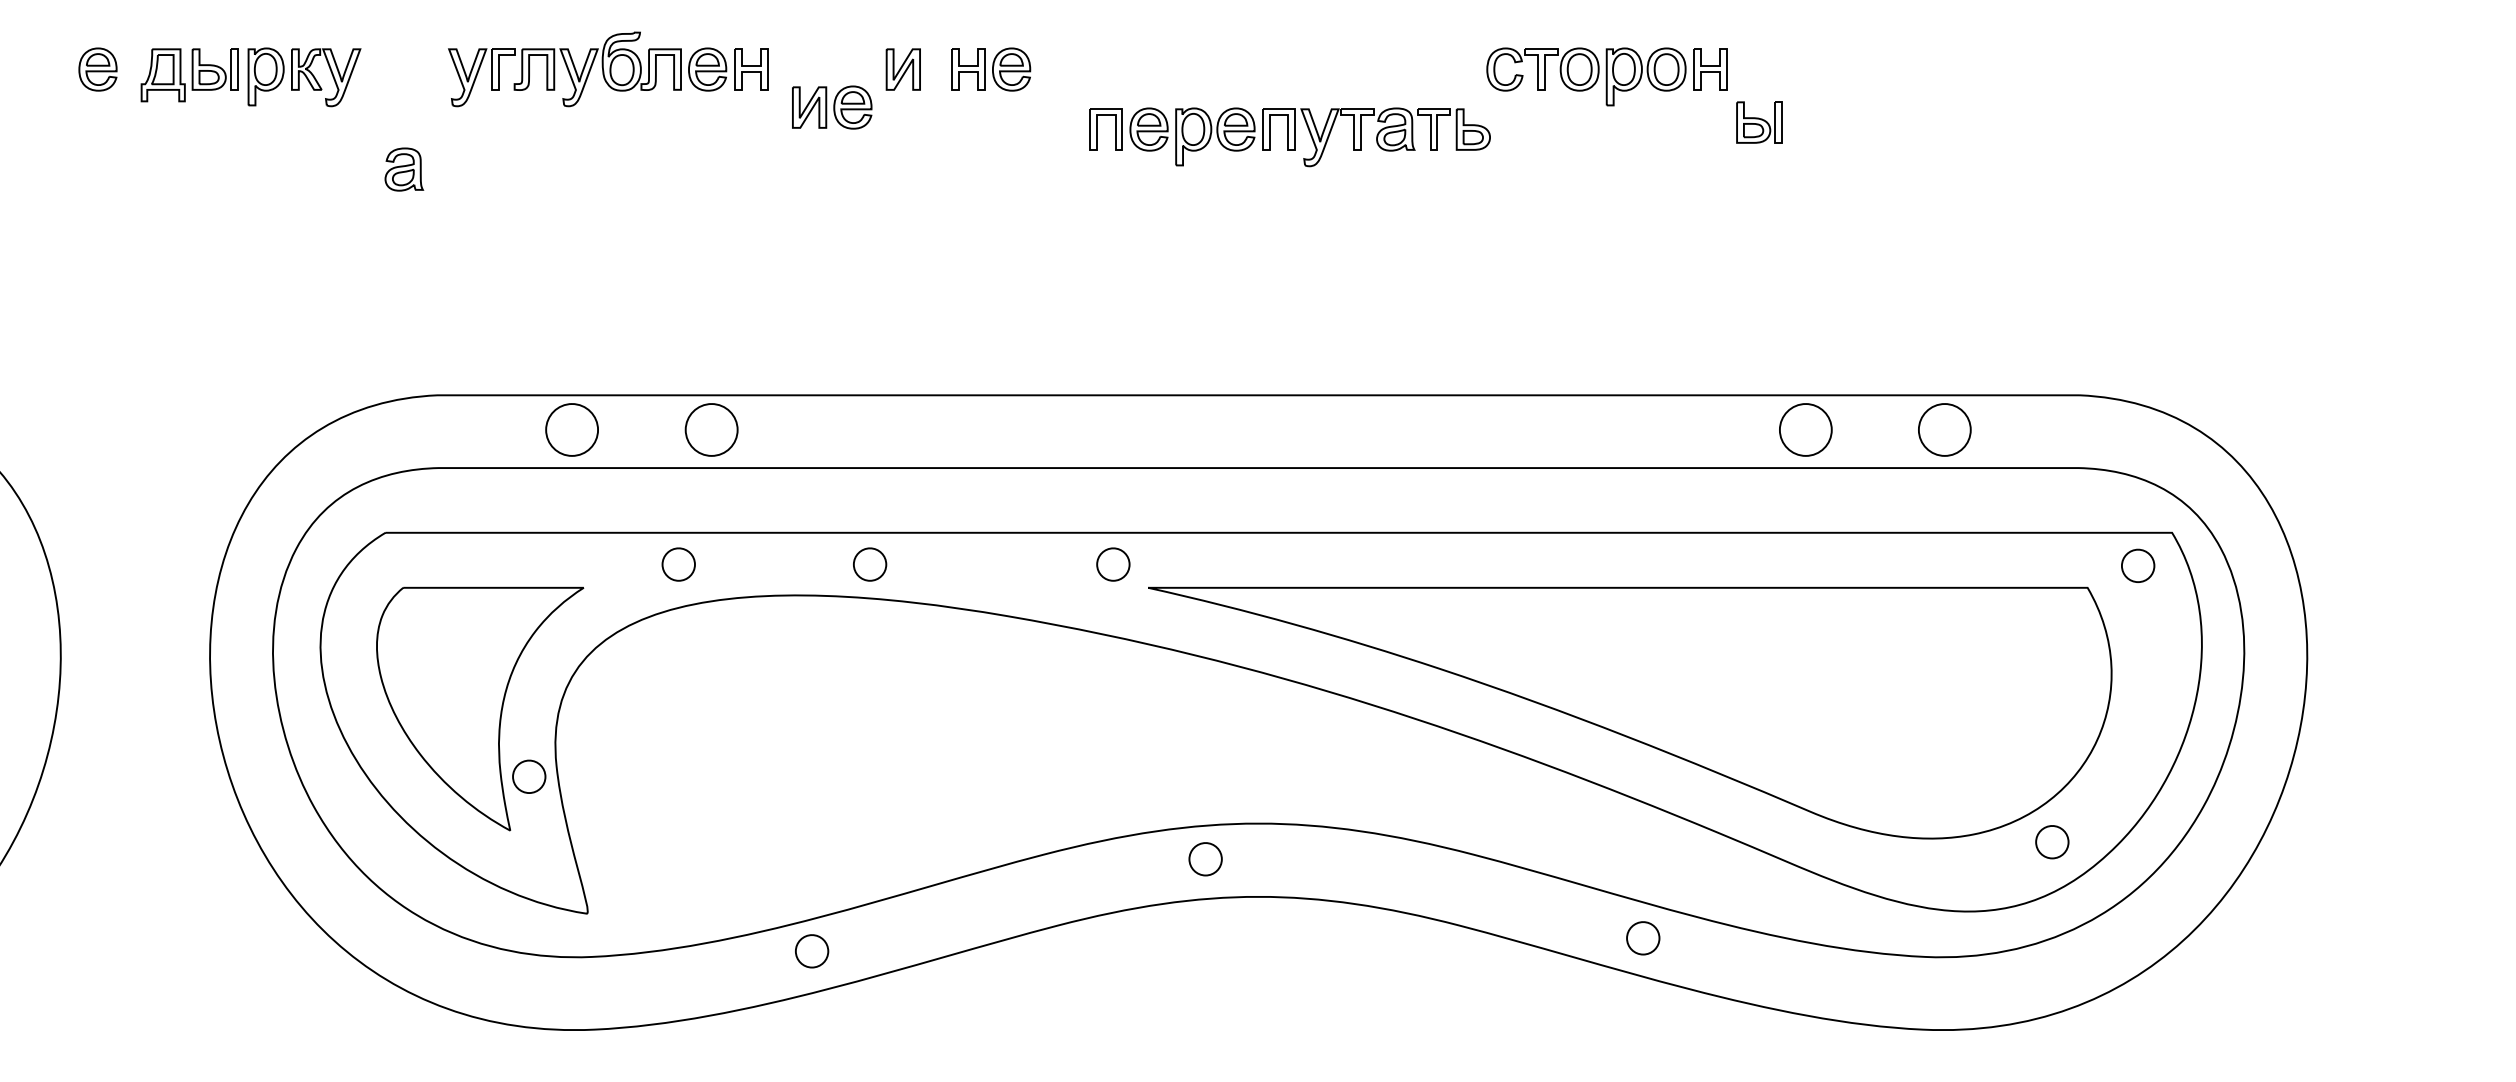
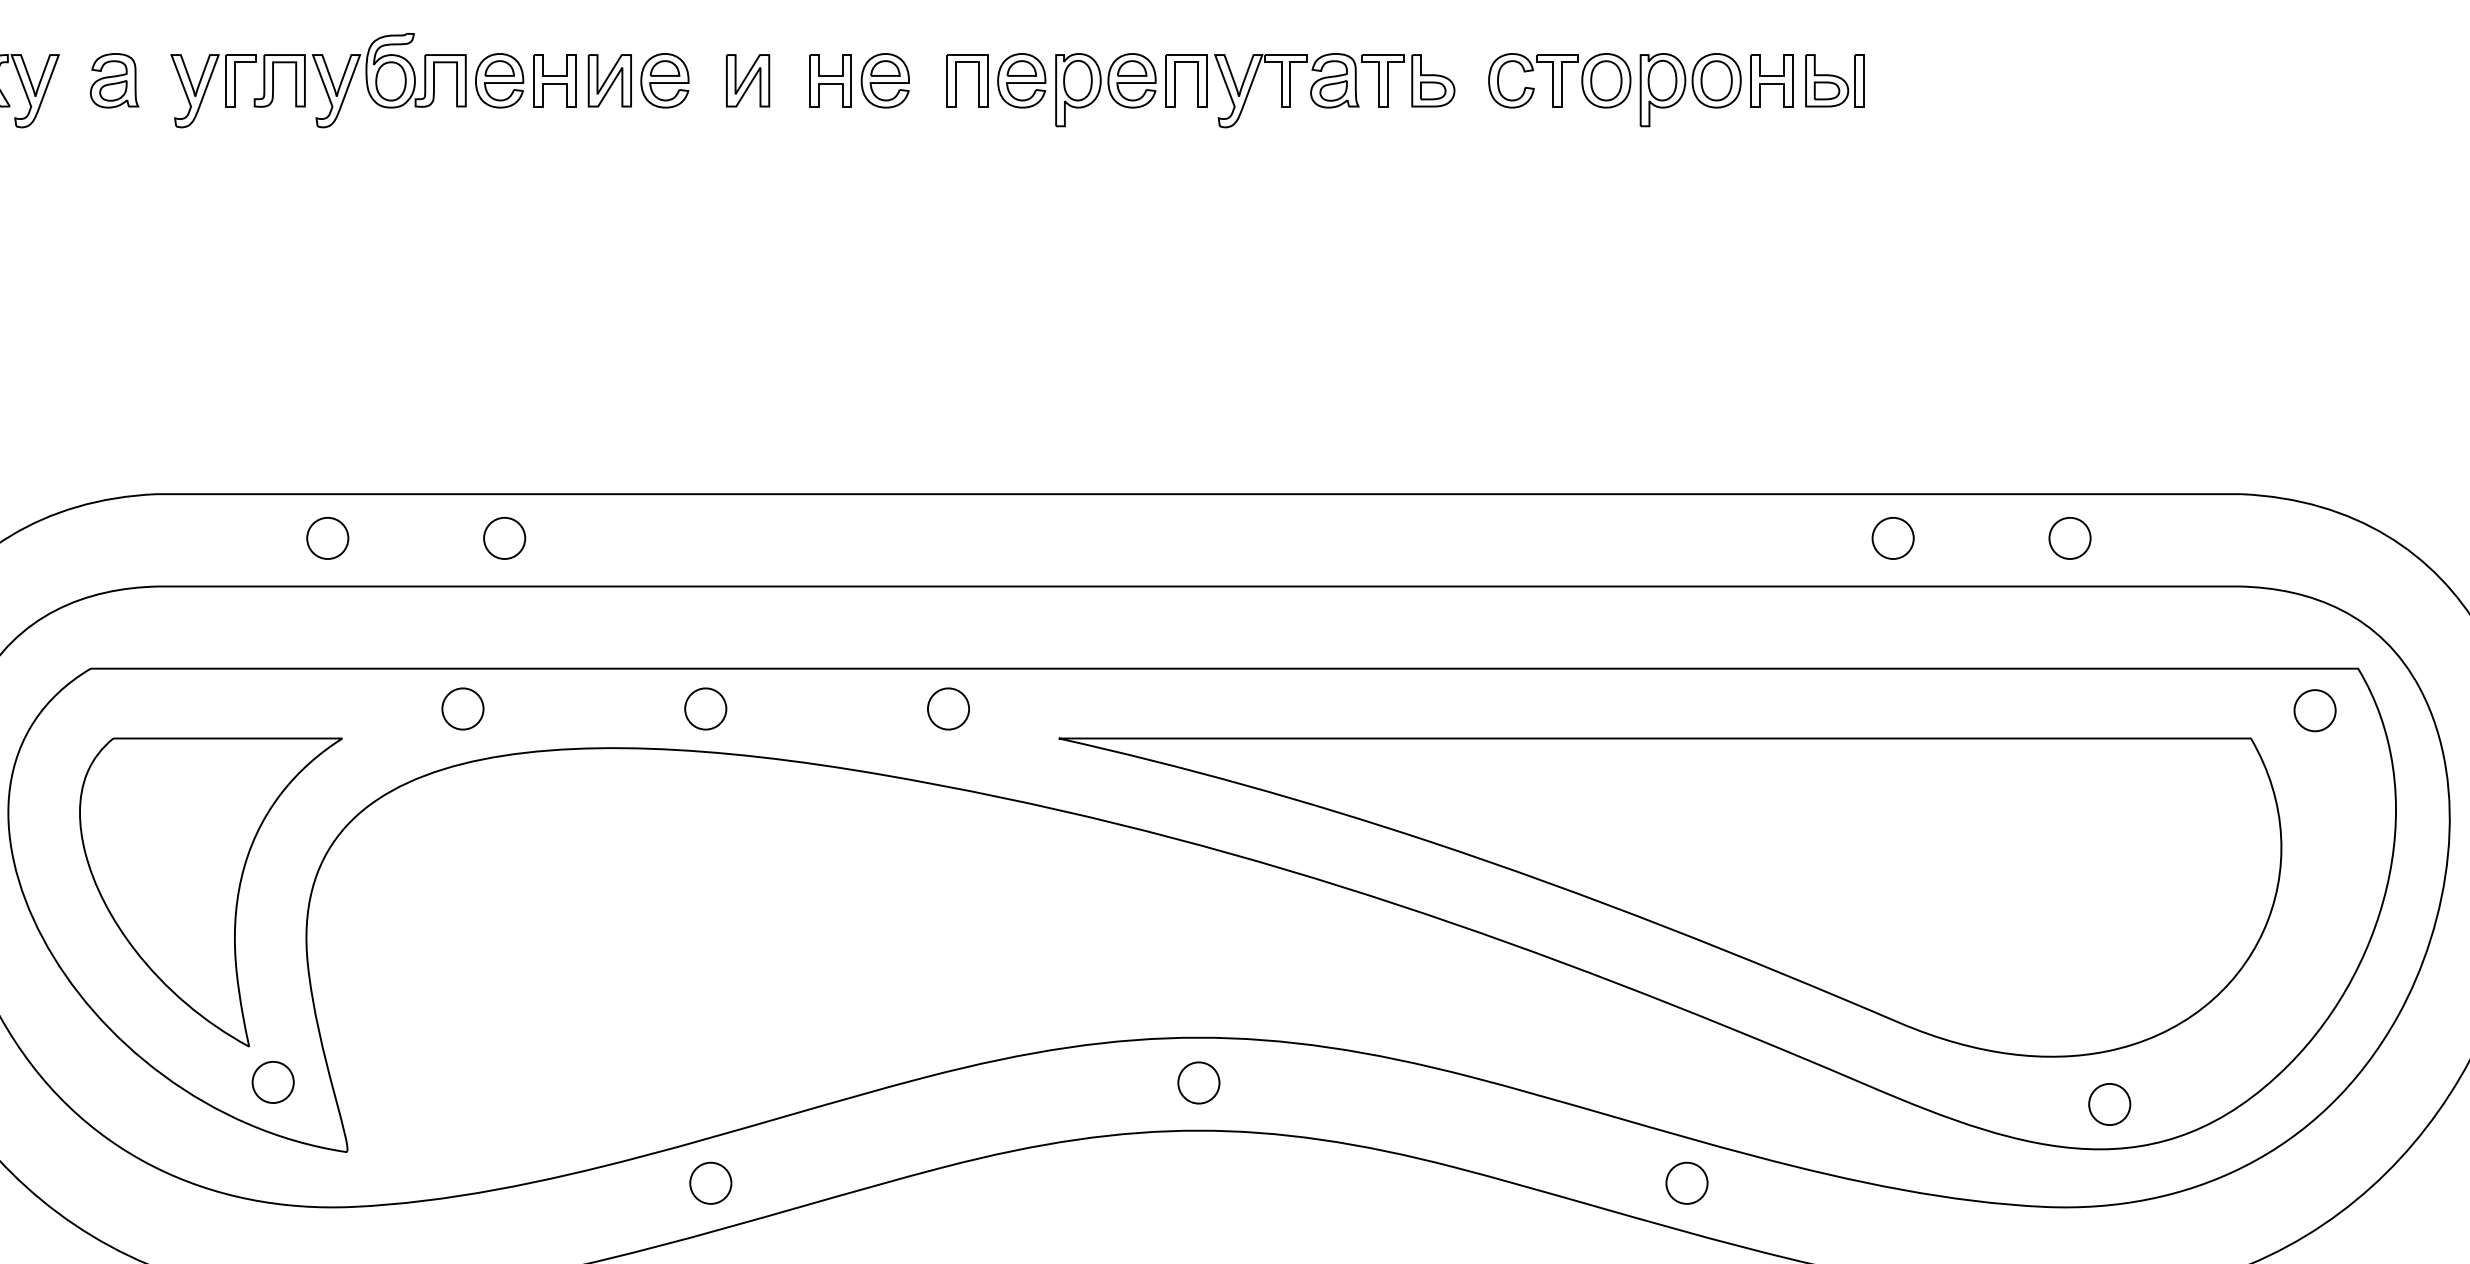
part: (832, 107) -> (639, 80), moved
part: (1759, 122) -> (1834, 80), moved
part: (1289, 137) -> (1199, 90), moved
part: (404, 169) -> (114, 80), moved
part: (572, 430) -> (328, 538), size x0.62
part: (711, 430) -> (504, 538), size x0.62
part: (1805, 430) -> (1892, 538), size x0.62
part: (1945, 430) -> (2070, 538), size x0.62
part: (1113, 564) -> (948, 708), moved
part: (529, 776) -> (273, 1082), moved
part: (2052, 842) -> (2109, 1104), moved
part: (1205, 859) -> (1198, 1083), moved
part: (812, 951) -> (711, 1183), moved

